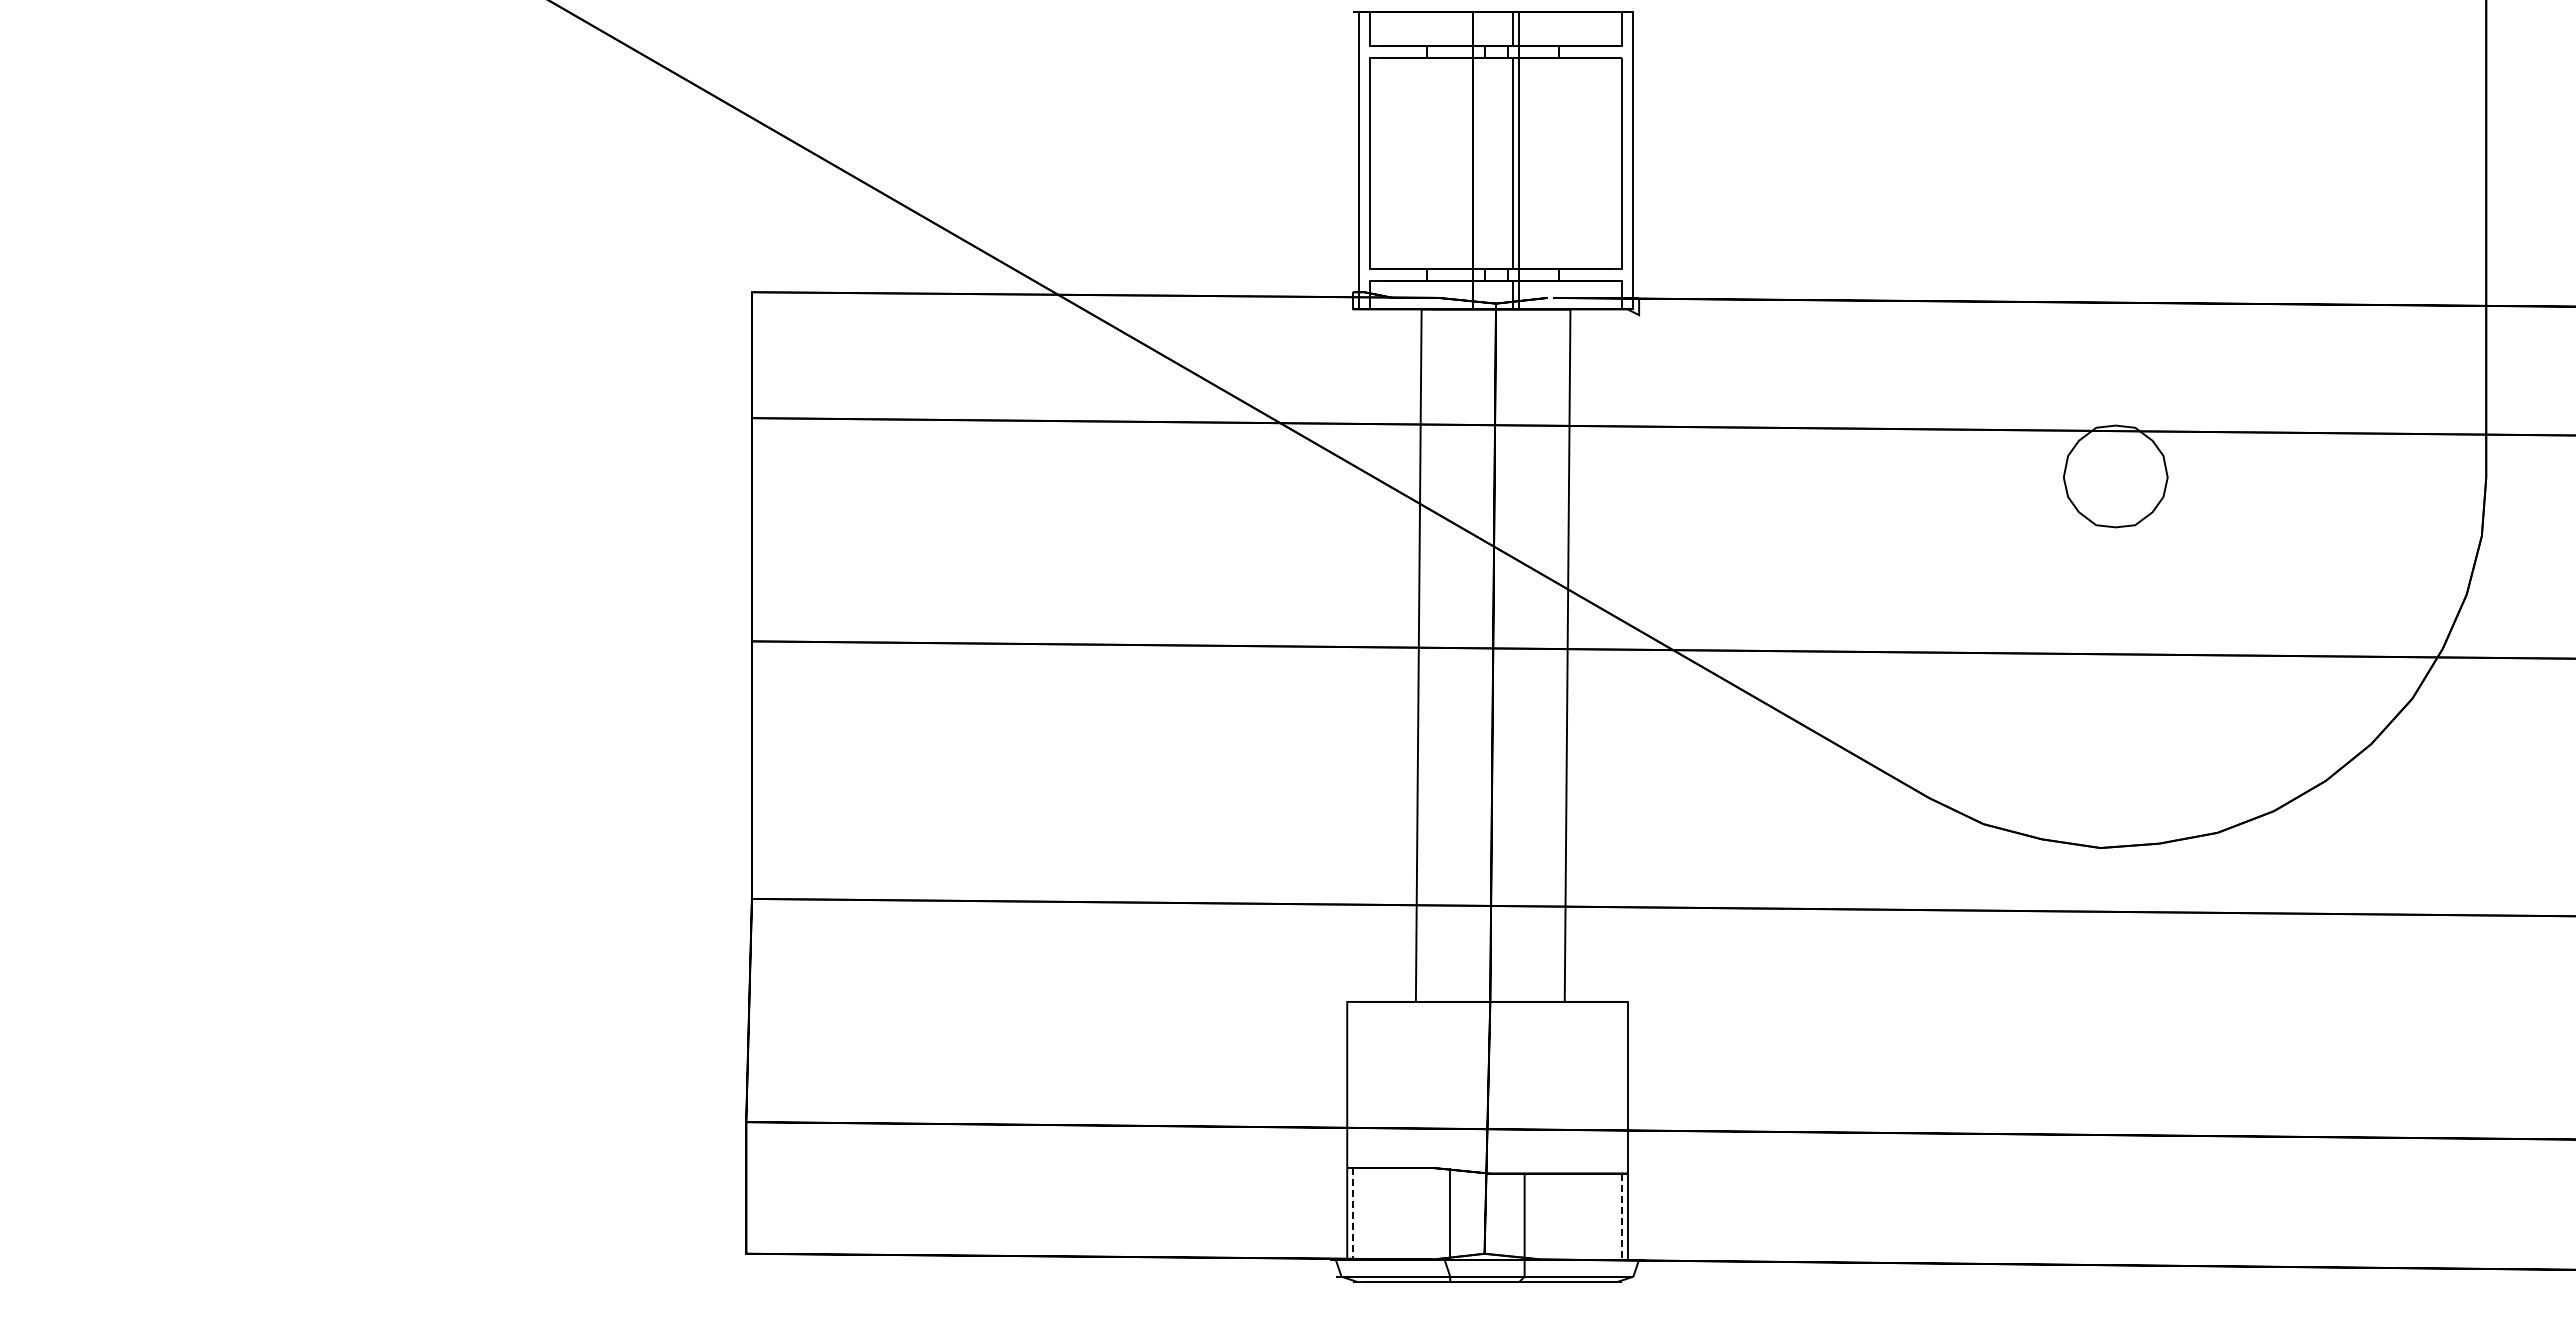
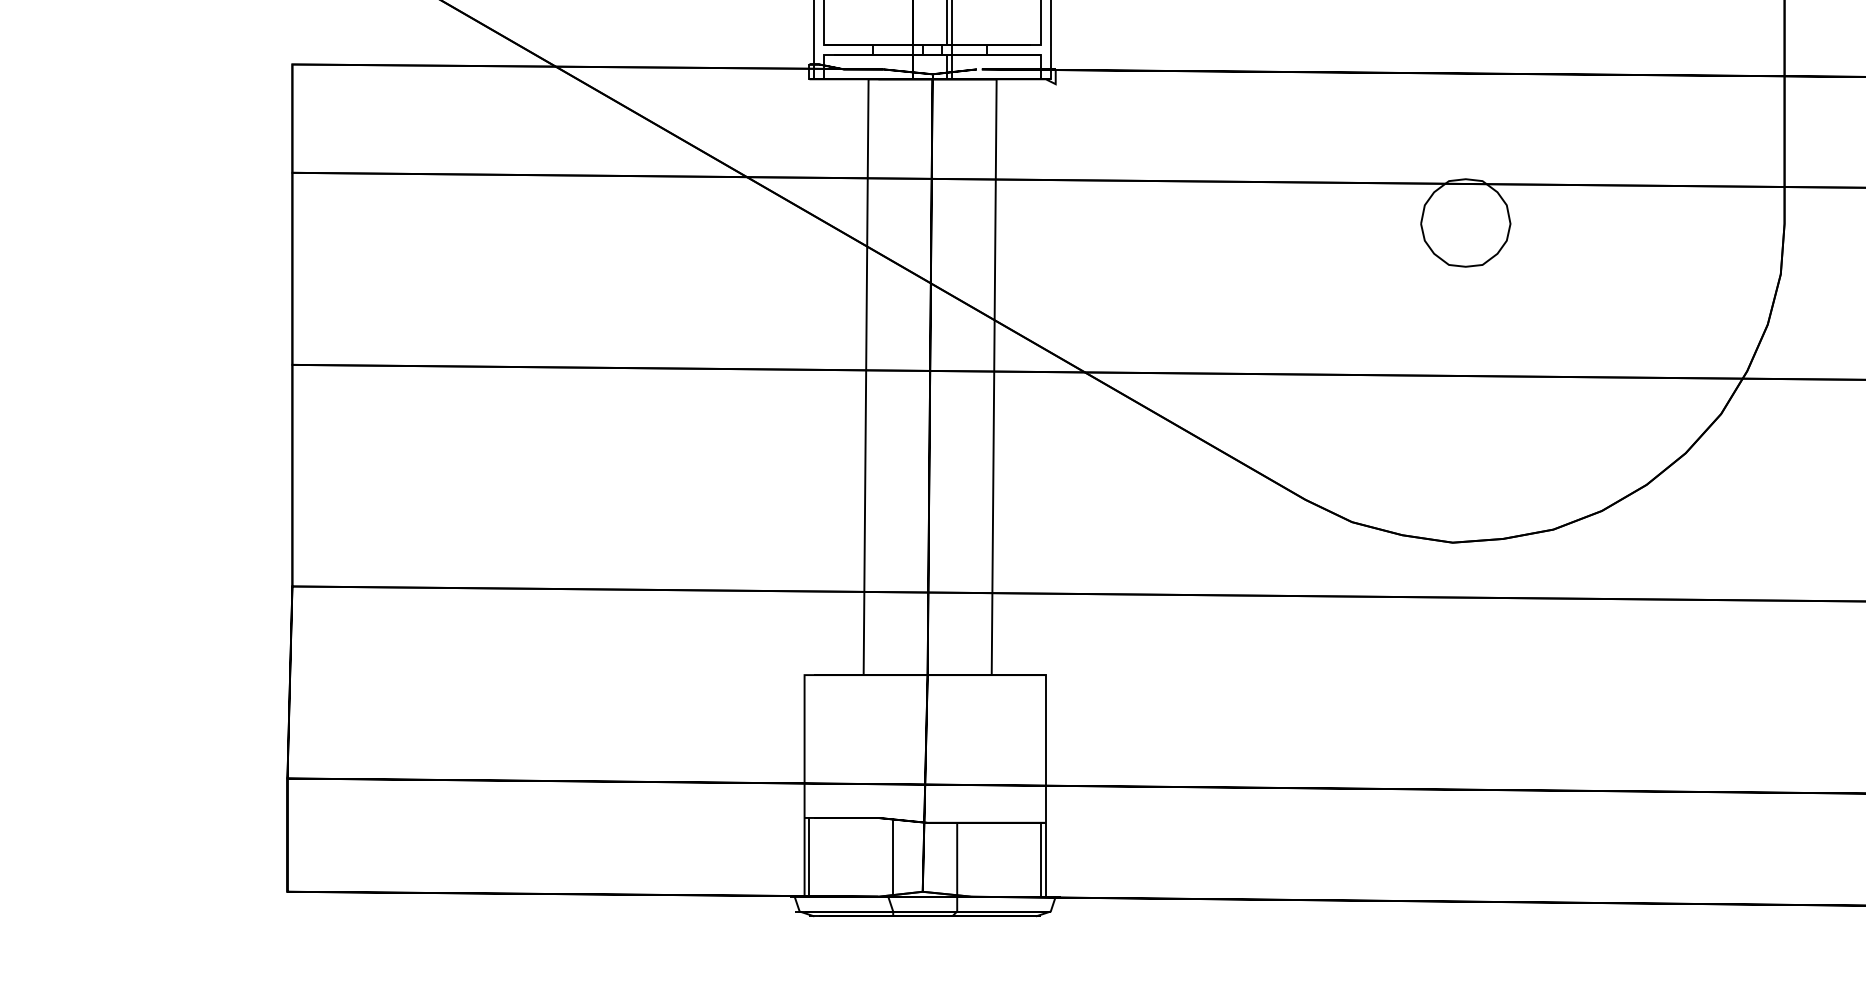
line: (1352, 1213) -> (809, 857), dashed -> solid
line: (1621, 1216) -> (1040, 859), dashed -> solid

